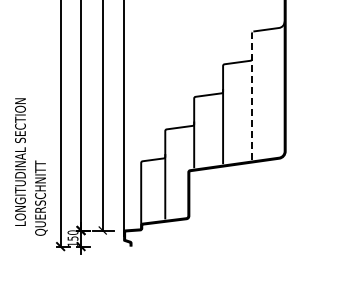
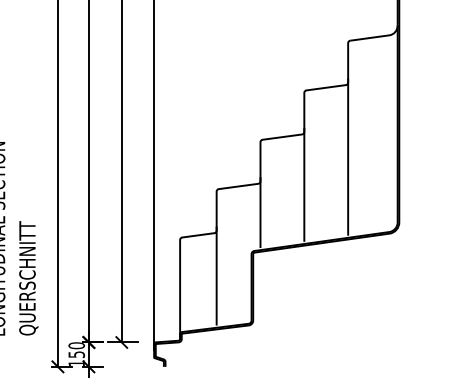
line: (252, 91) -> (348, 131), dashed -> solid
text: (41, 197) -> (28, 277), moved

